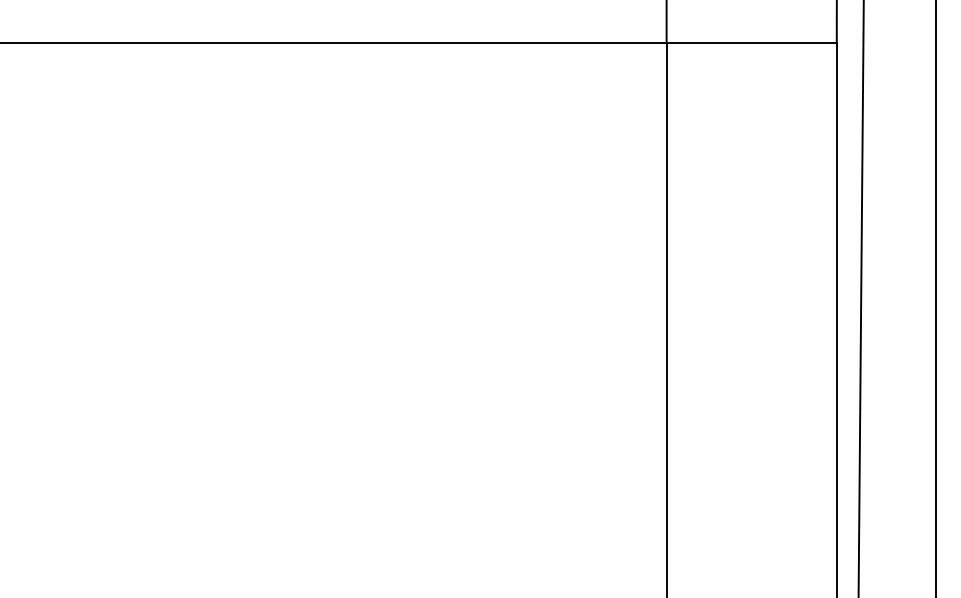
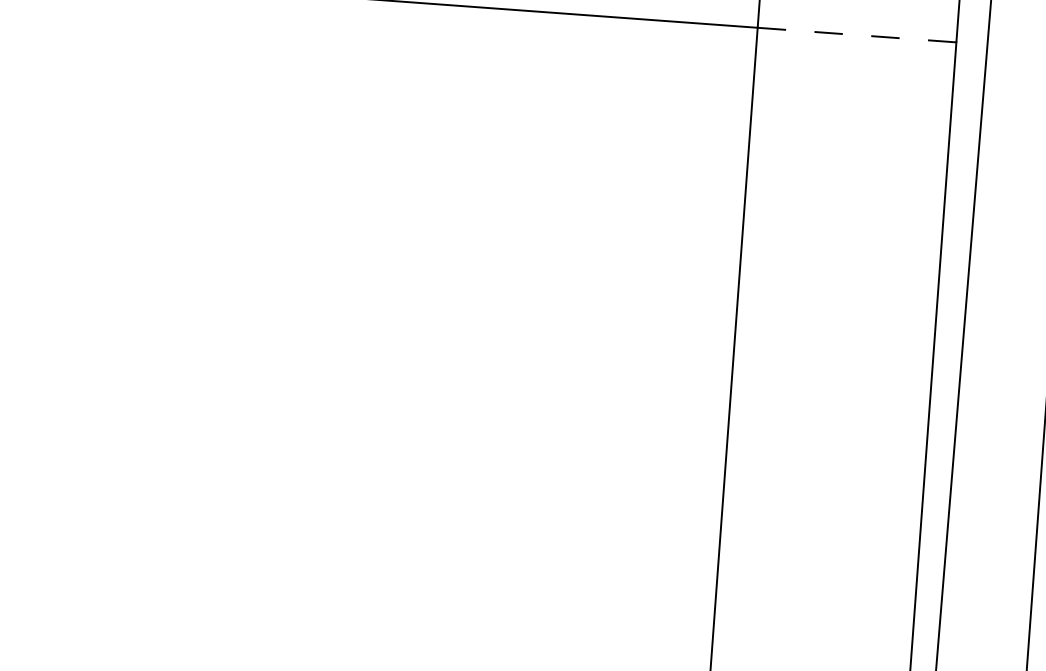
line: (752, 42) -> (858, 34), solid -> dashed

